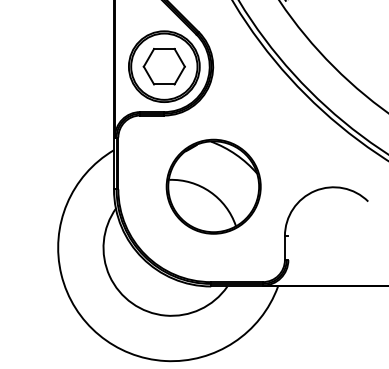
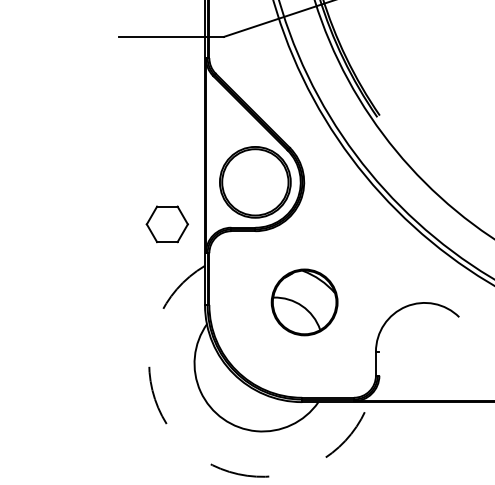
part: (163, 66) -> (166, 224), moved
part: (213, 186) -> (304, 302), size x0.7
arc: (99, 334) -> (190, 450), solid -> dashed

